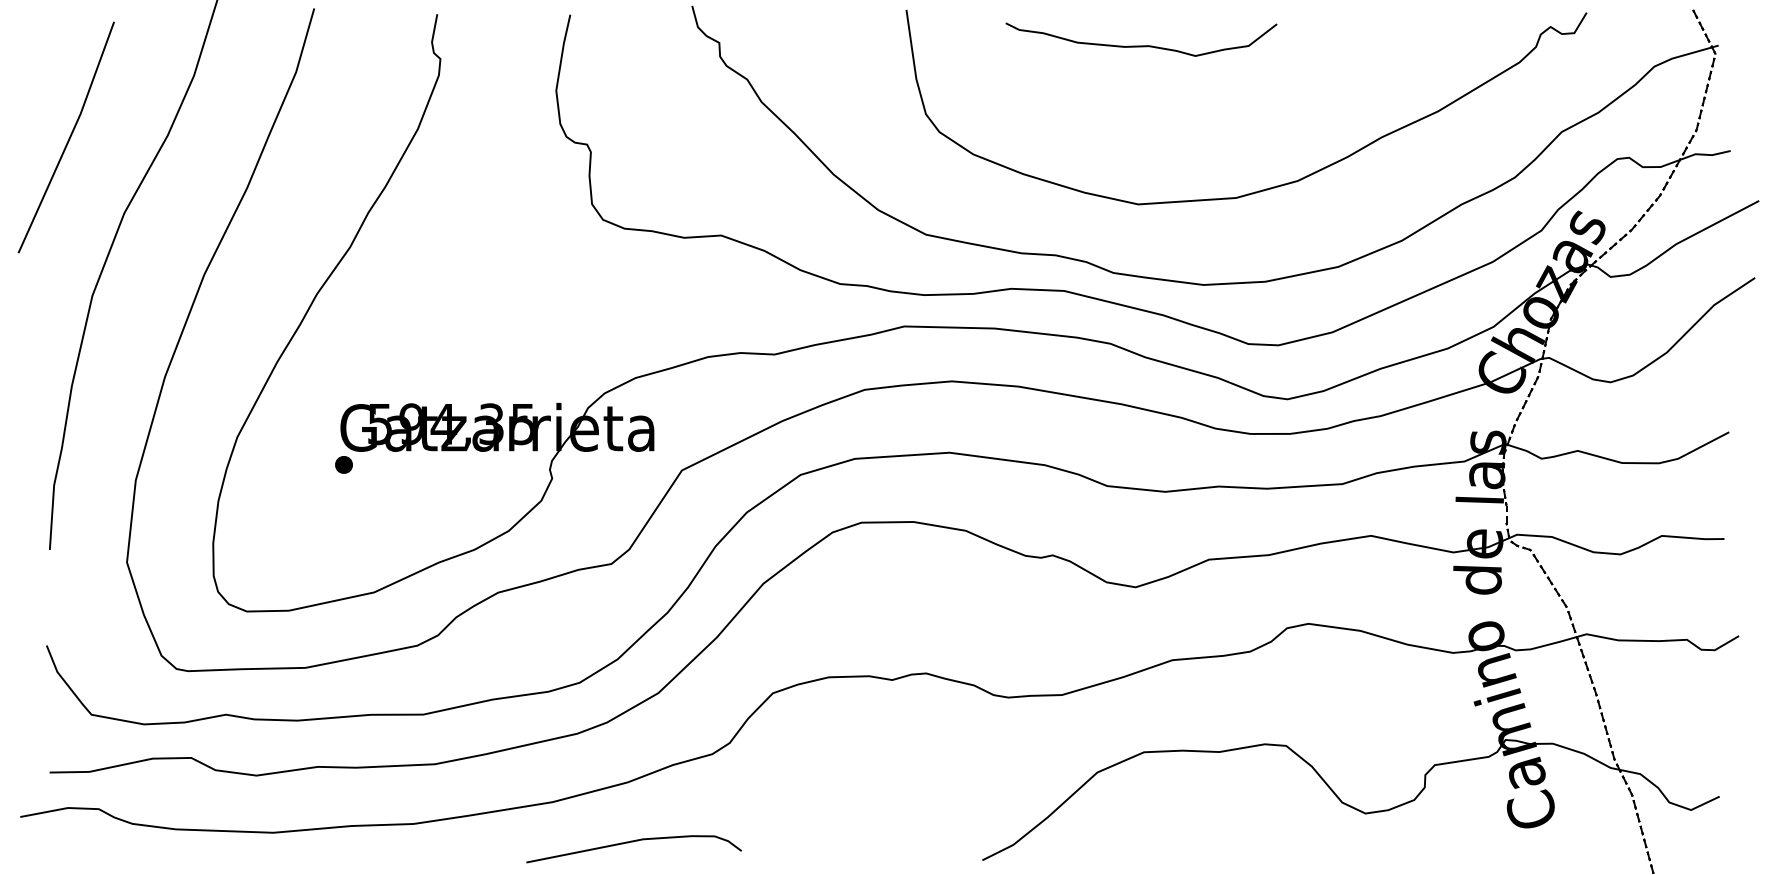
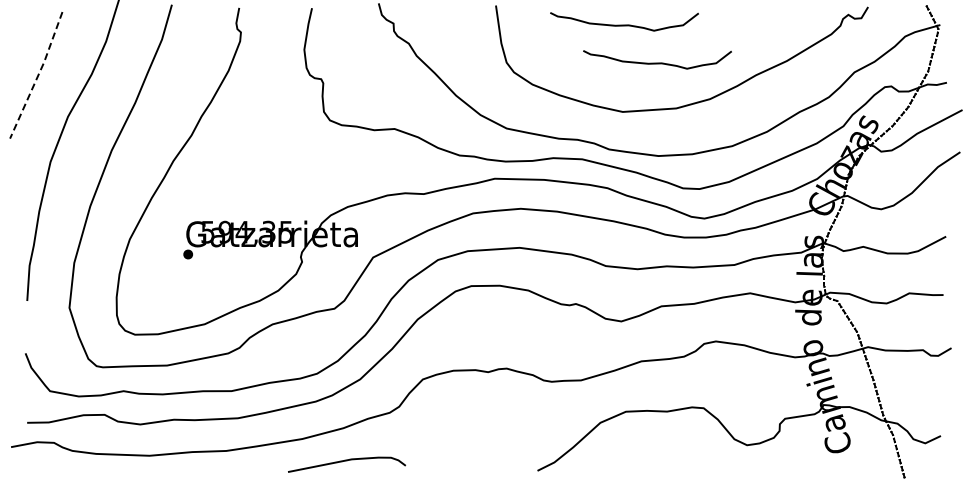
curve: (1201, 114) -> (657, 62), added
line: (70, 139) -> (38, 76), solid -> dashed

